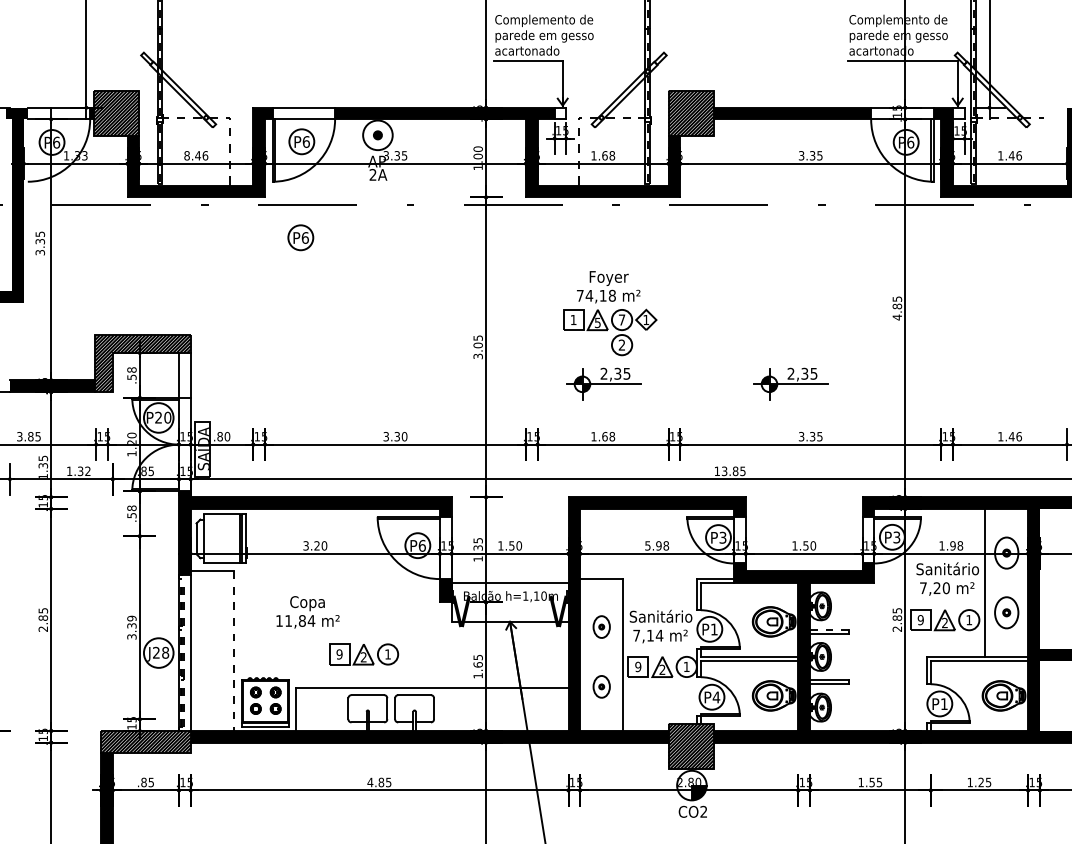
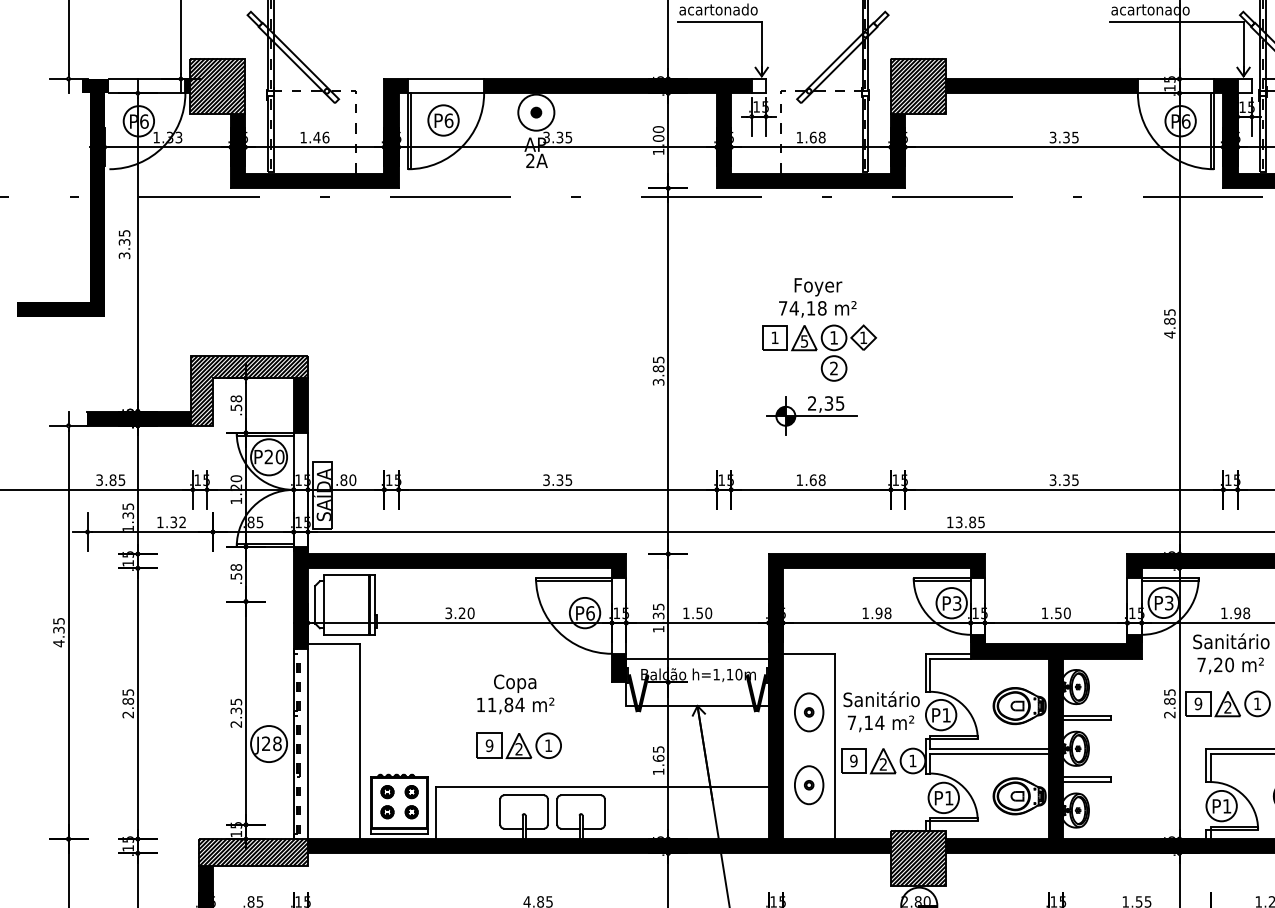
text: (186, 155) -> (302, 137), 8.46 -> 1.46
part: (300, 237) -> (441, 237), removed
text: (622, 319) -> (834, 337), 7 -> 1
text: (477, 345) -> (657, 368), 3.05 -> 3.85
fill: (184, 375) -> (300, 405), added
part: (790, 383) -> (1039, 415), removed
text: (404, 436) -> (568, 479), 3.30 -> 3.35
text: (647, 545) -> (865, 612), 5.98 -> 1.98
text: (307, 612) -> (515, 694), moved
part: (601, 626) -> (809, 711), size x1.43
text: (131, 627) -> (235, 712), 3.39 -> 2.35
line: (828, 629) -> (1085, 715), dashed -> solid
line: (233, 651) -> (360, 742), dashed -> solid
part: (601, 686) -> (809, 784), size x1.43
text: (716, 697) -> (949, 798), P4 -> P1

